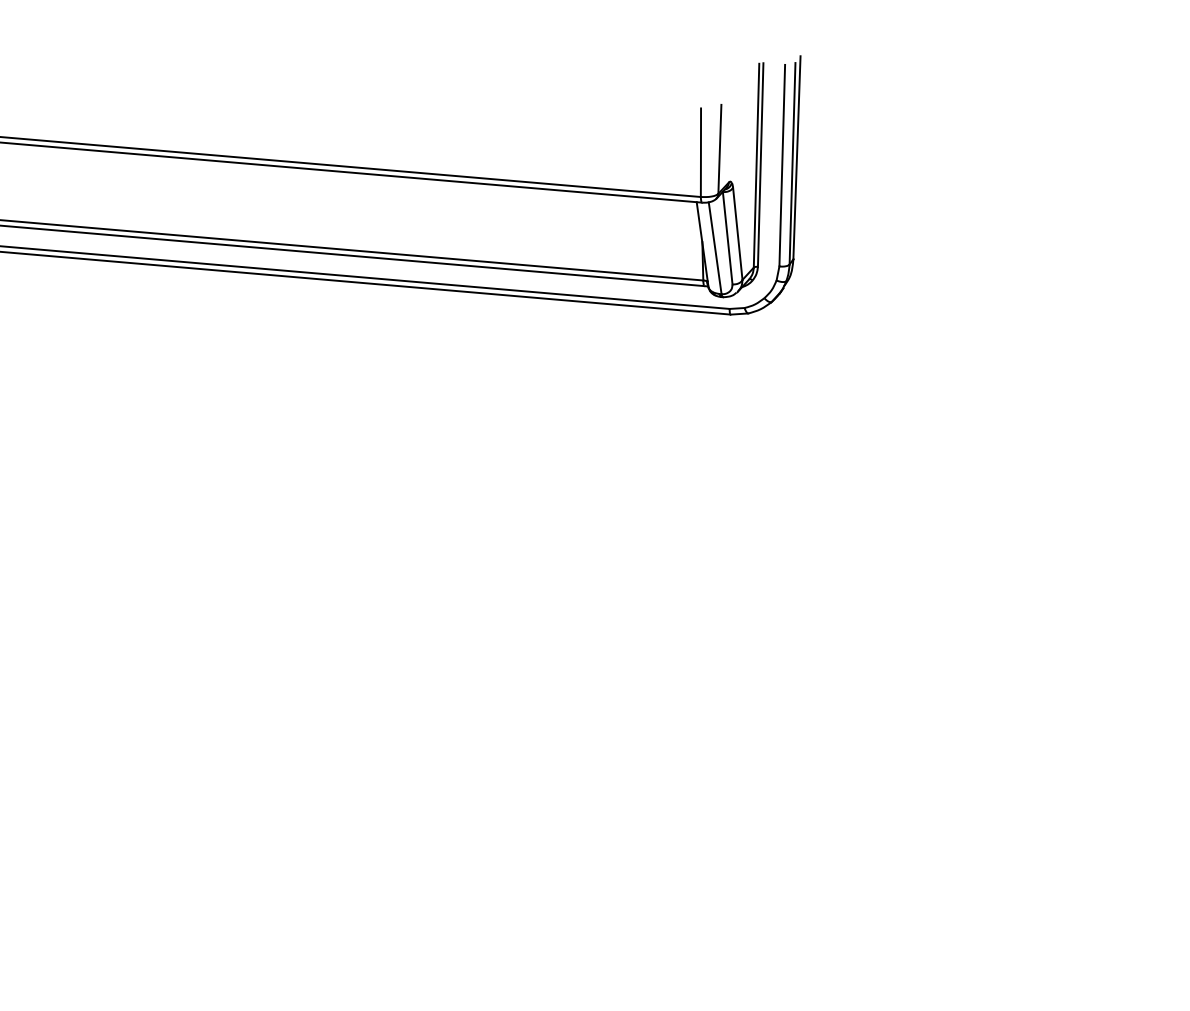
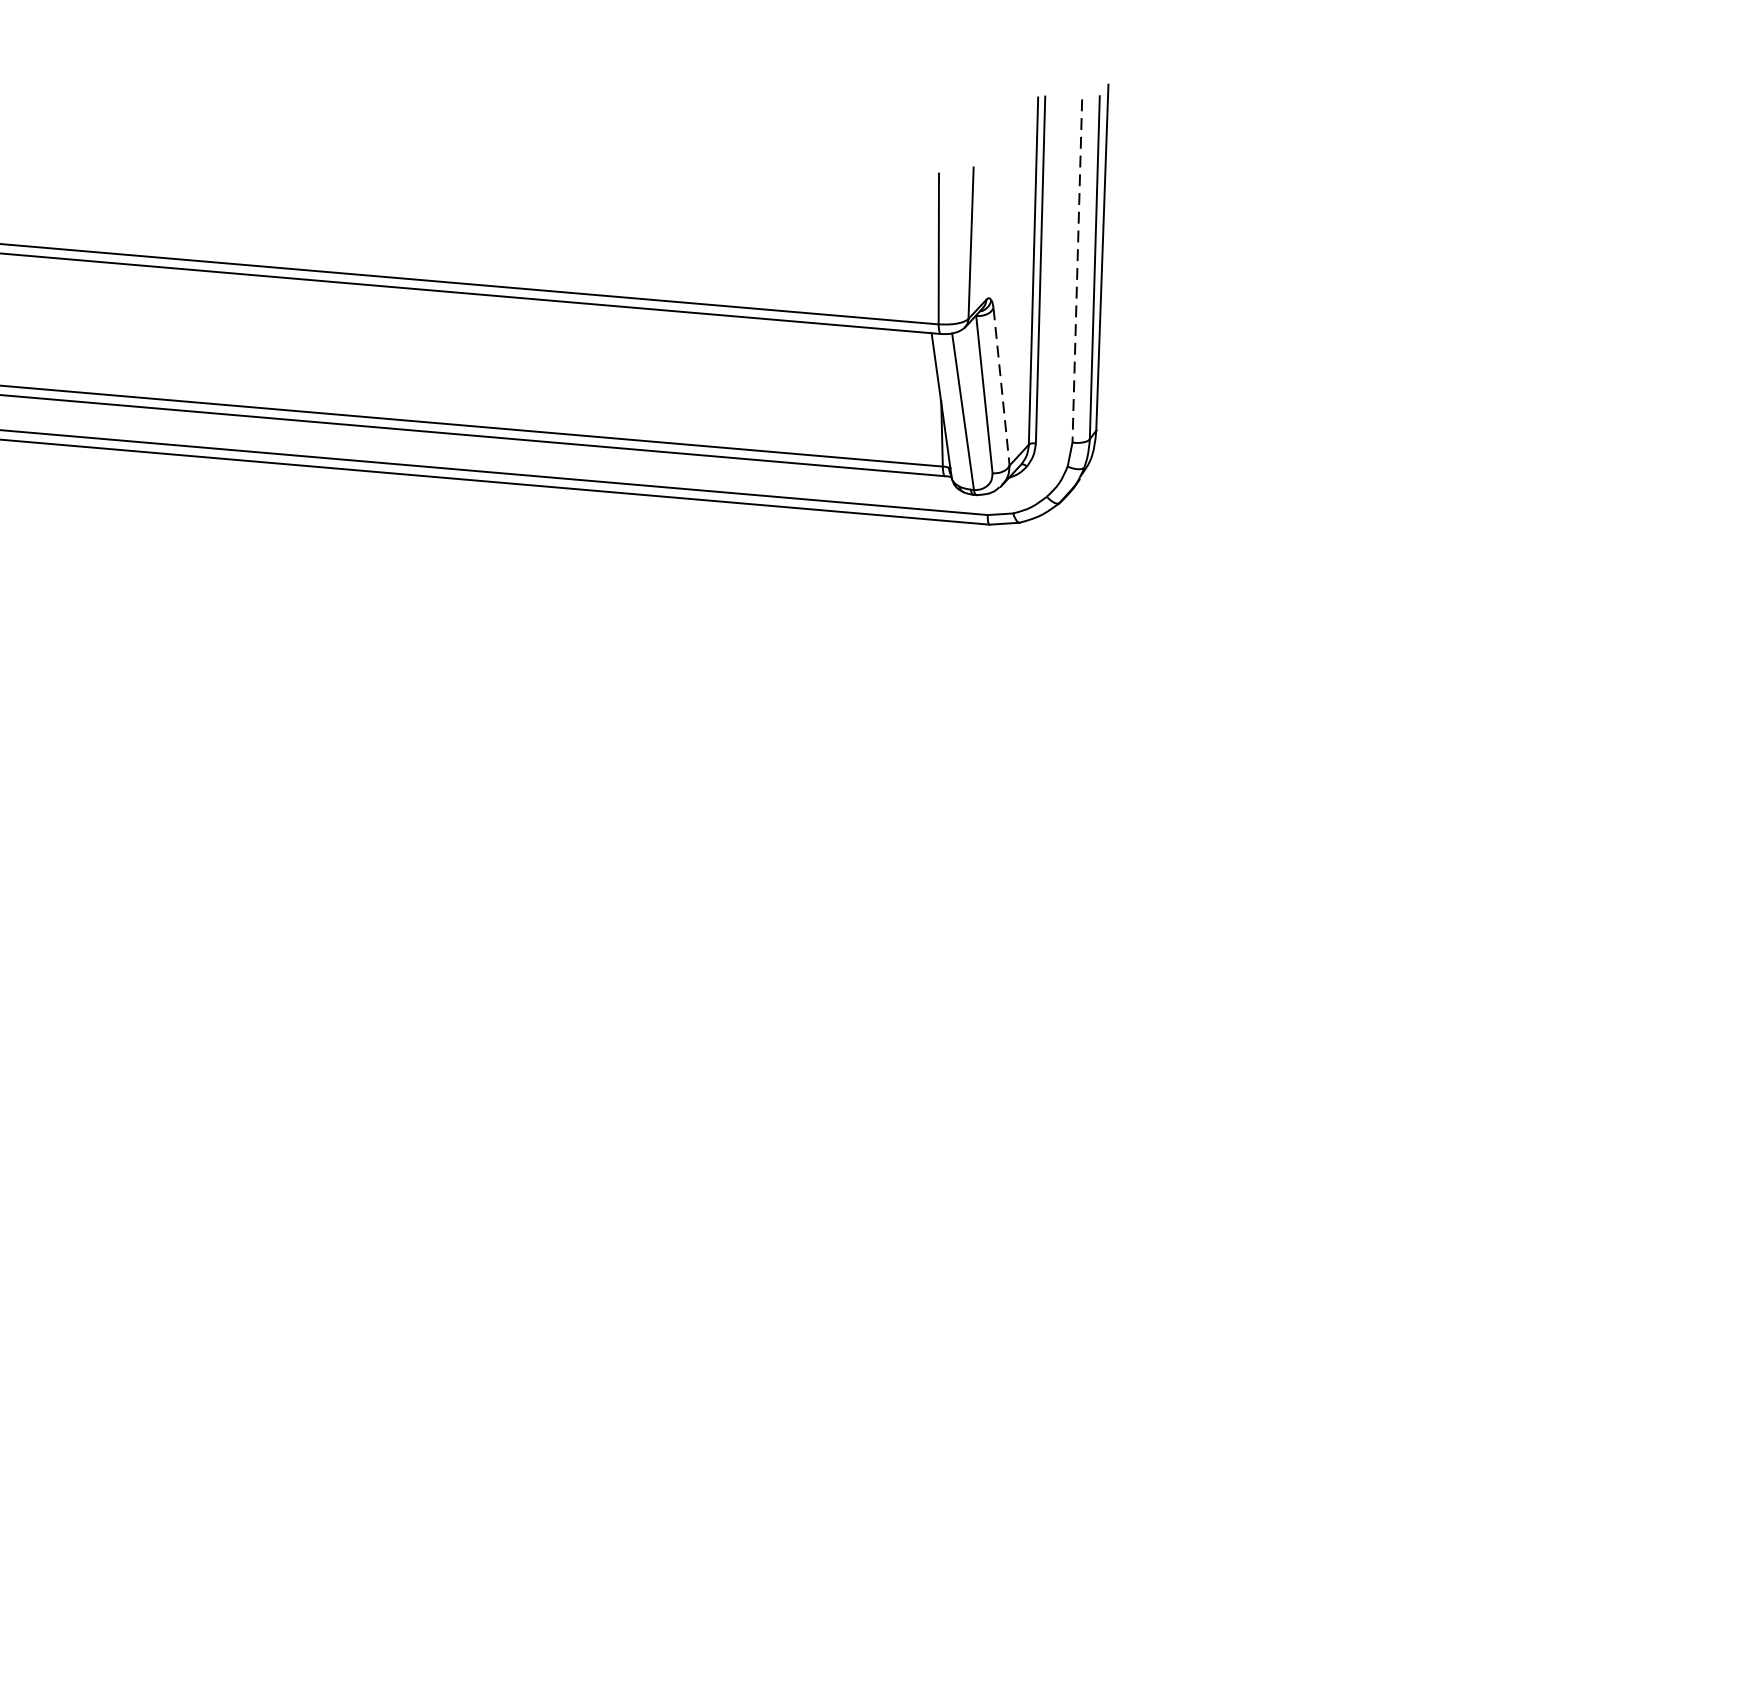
line: (782, 165) -> (1077, 270), solid -> dashed
line: (737, 234) -> (1001, 388), solid -> dashed

